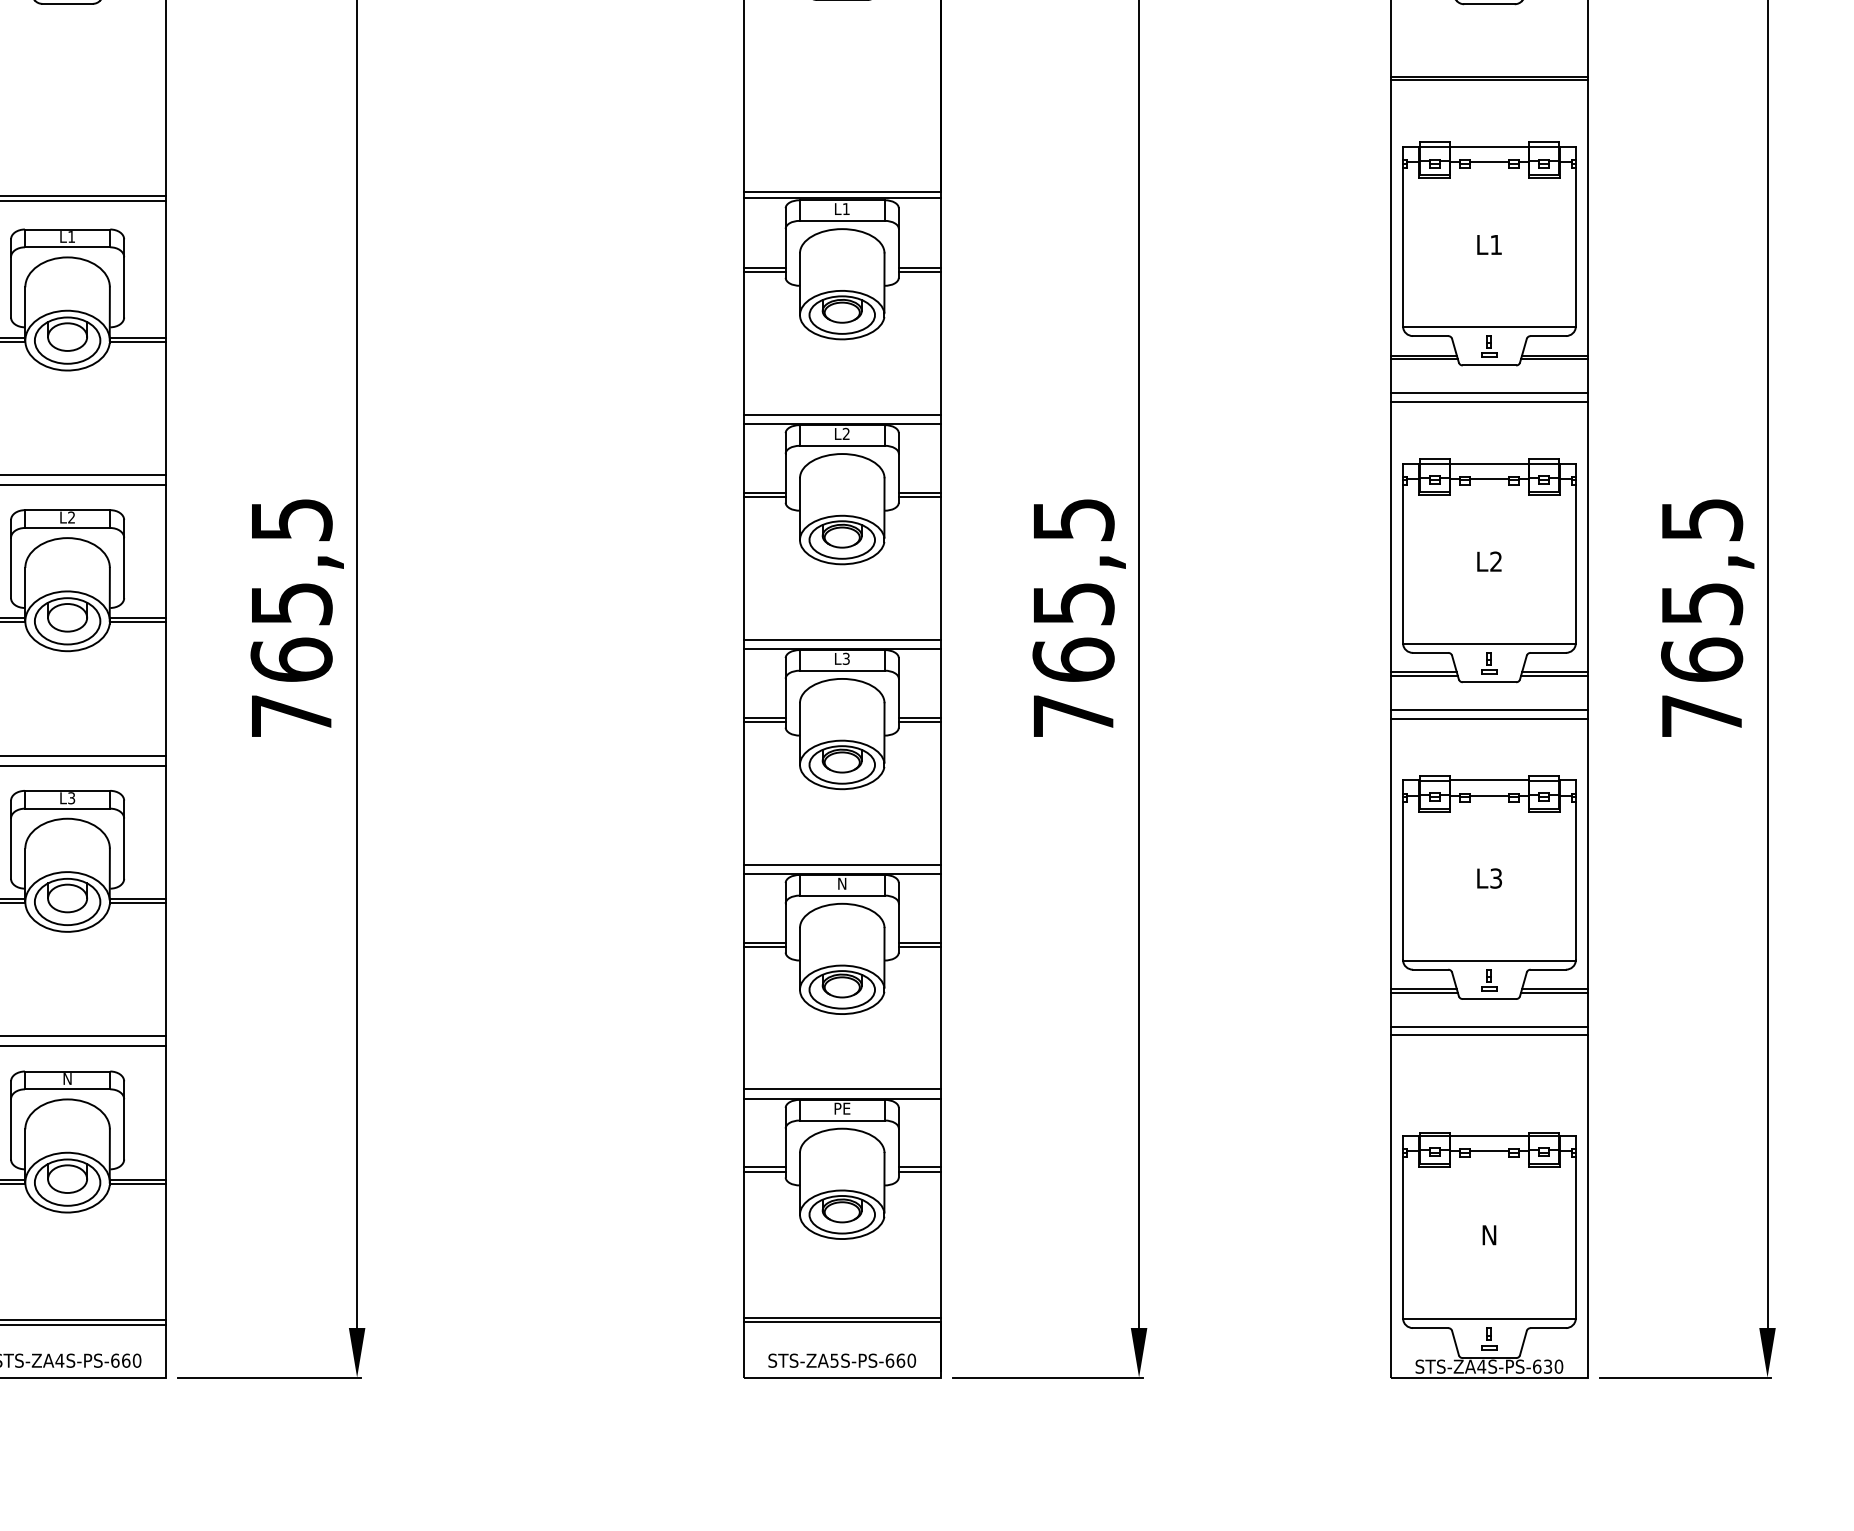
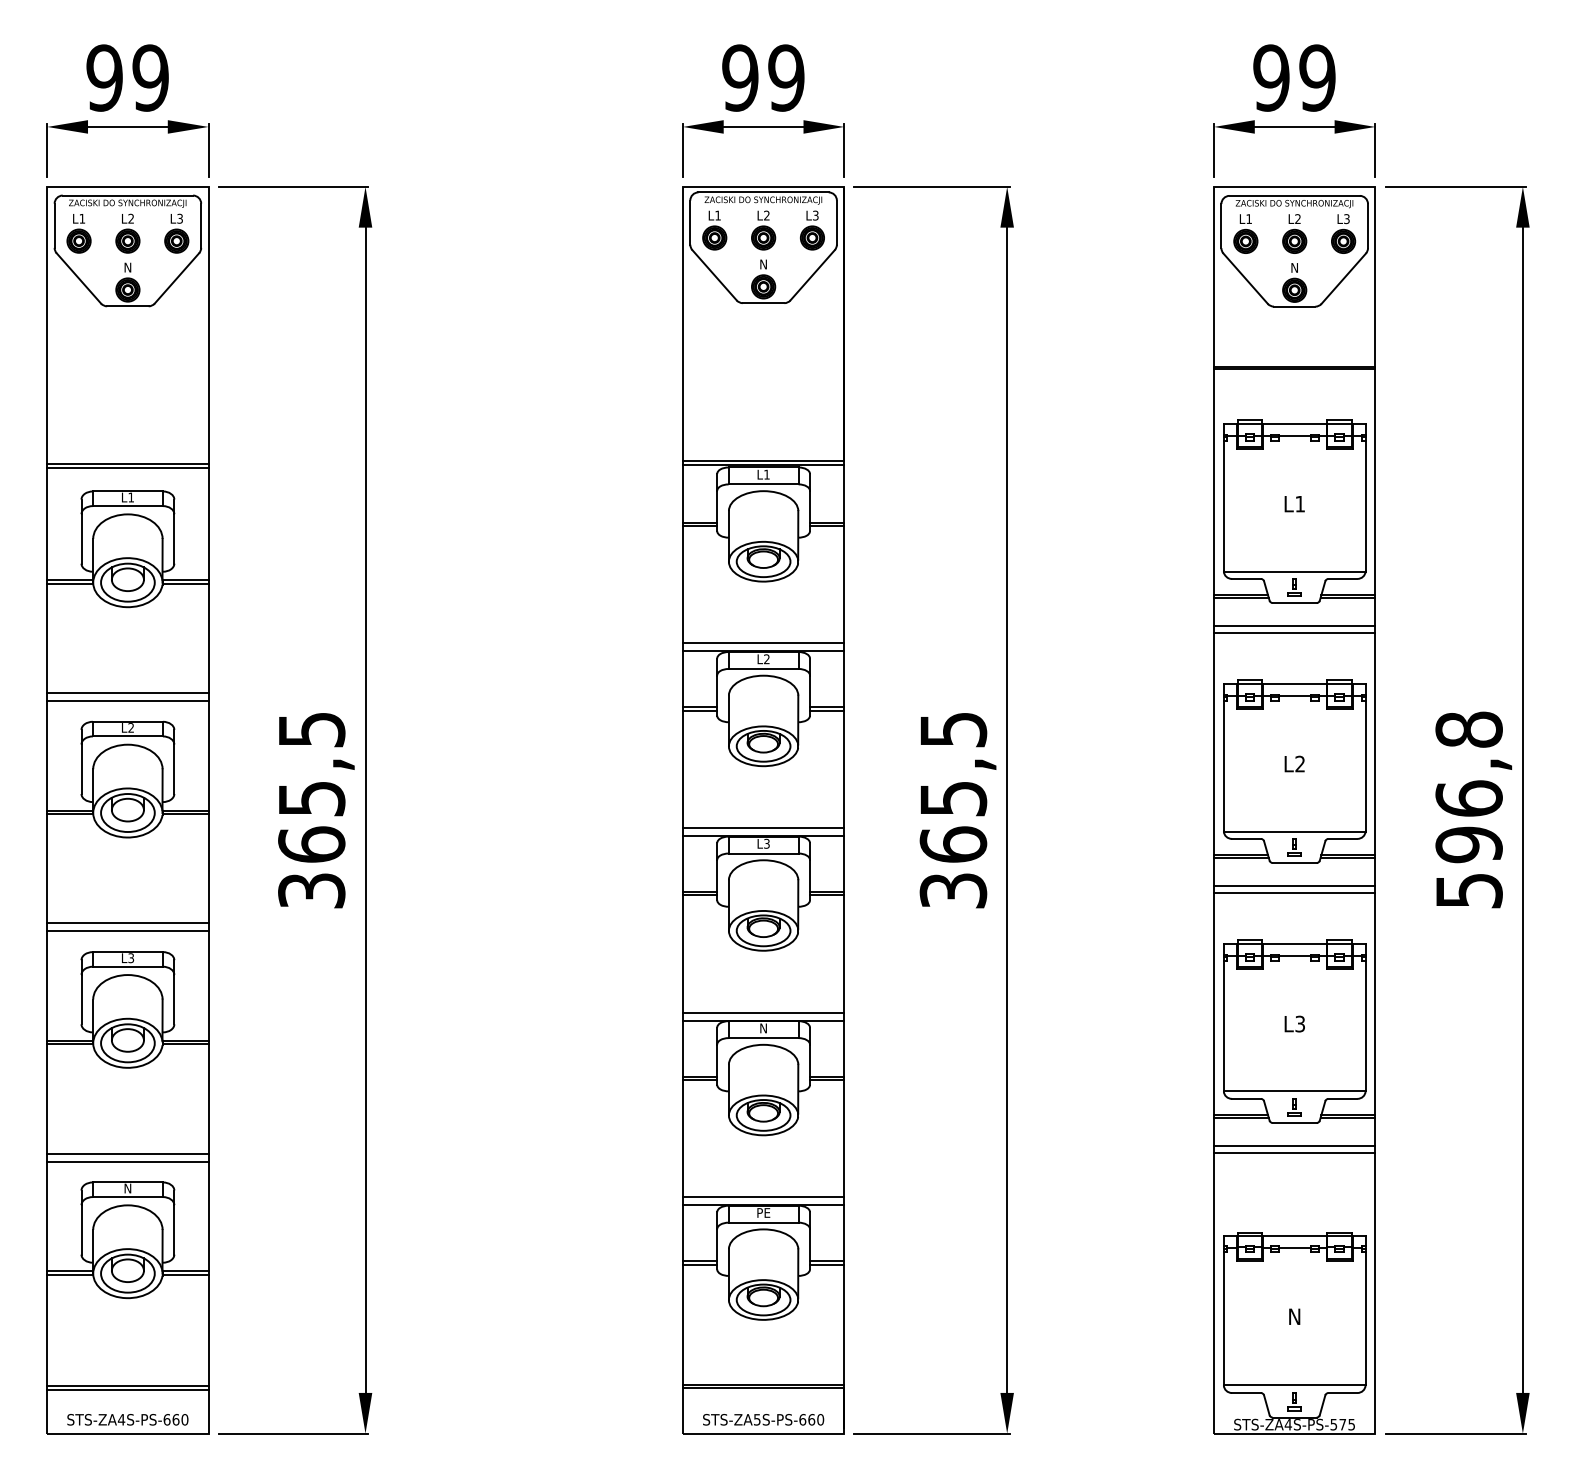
text: (1701, 617) -> (1468, 809), 765,5 -> 596,8
text: (291, 715) -> (311, 890), 765,5 -> 365,5
text: (1073, 715) -> (953, 890), 765,5 -> 365,5
text: (1547, 1366) -> (1342, 1424), STS-ZA4S-PS-630 -> STS-ZA4S-PS-575

